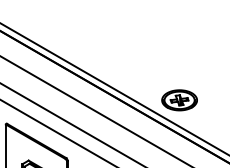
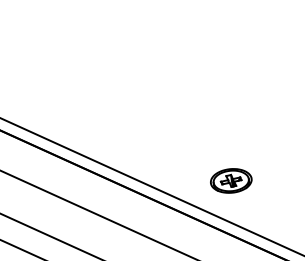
part: (179, 100) -> (231, 181), size x0.7

